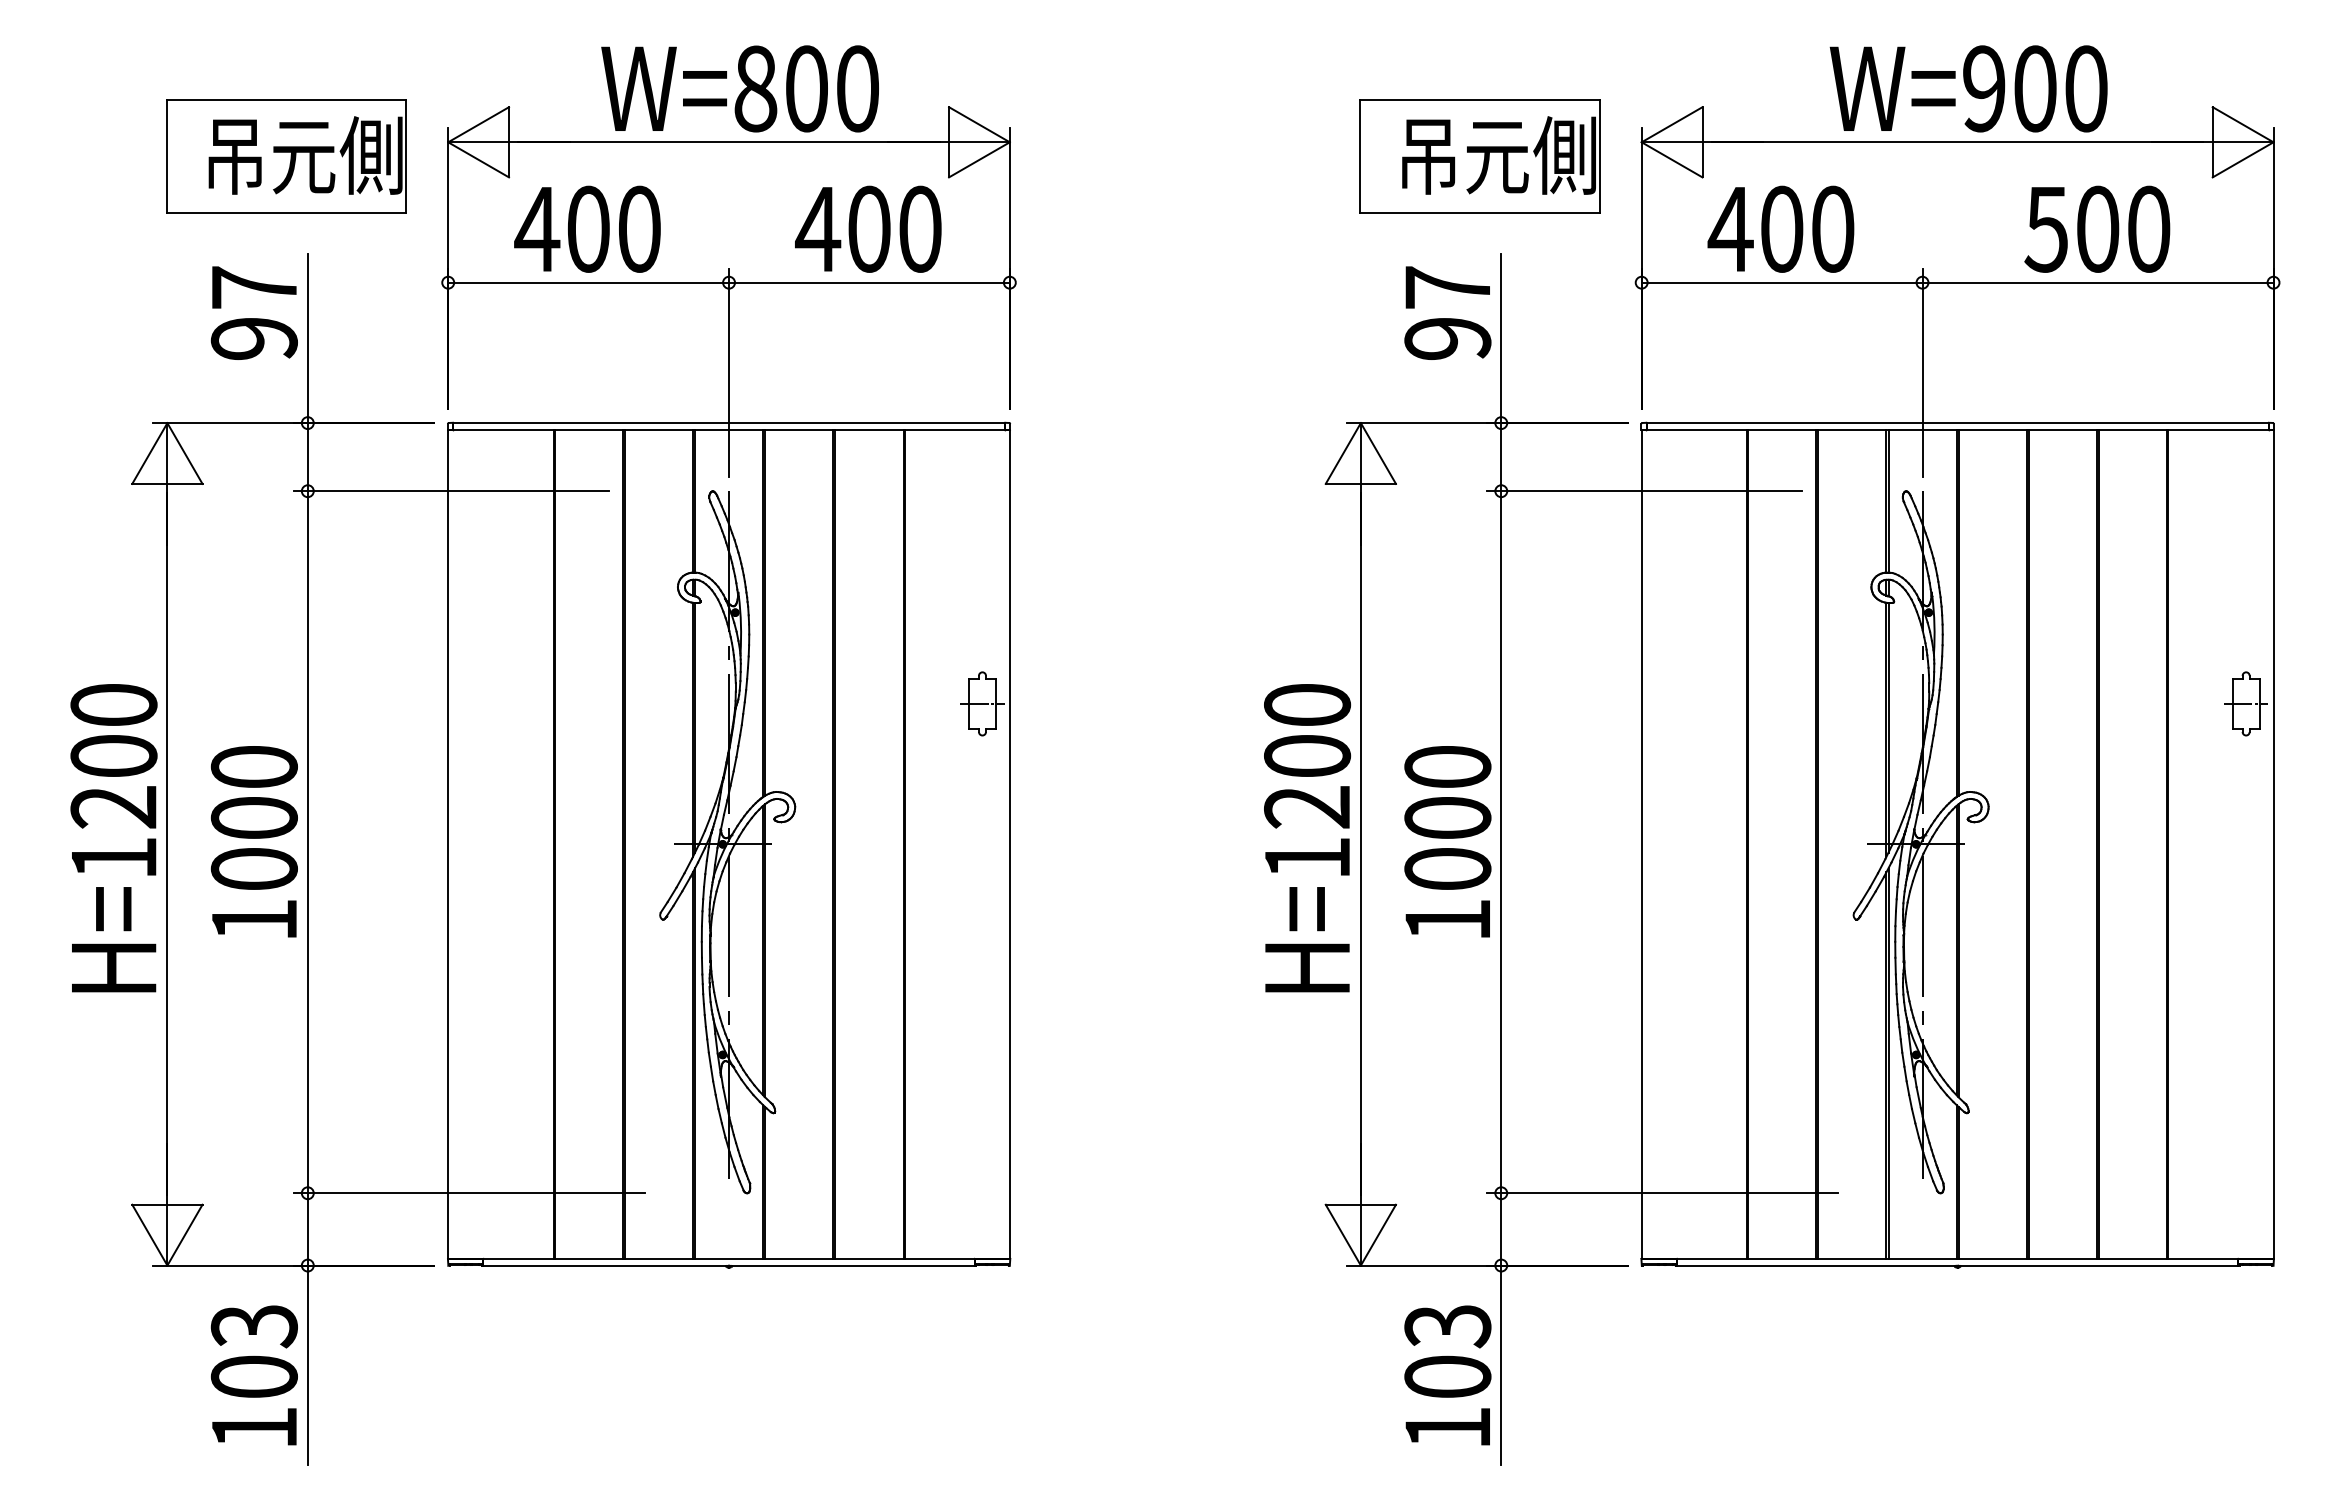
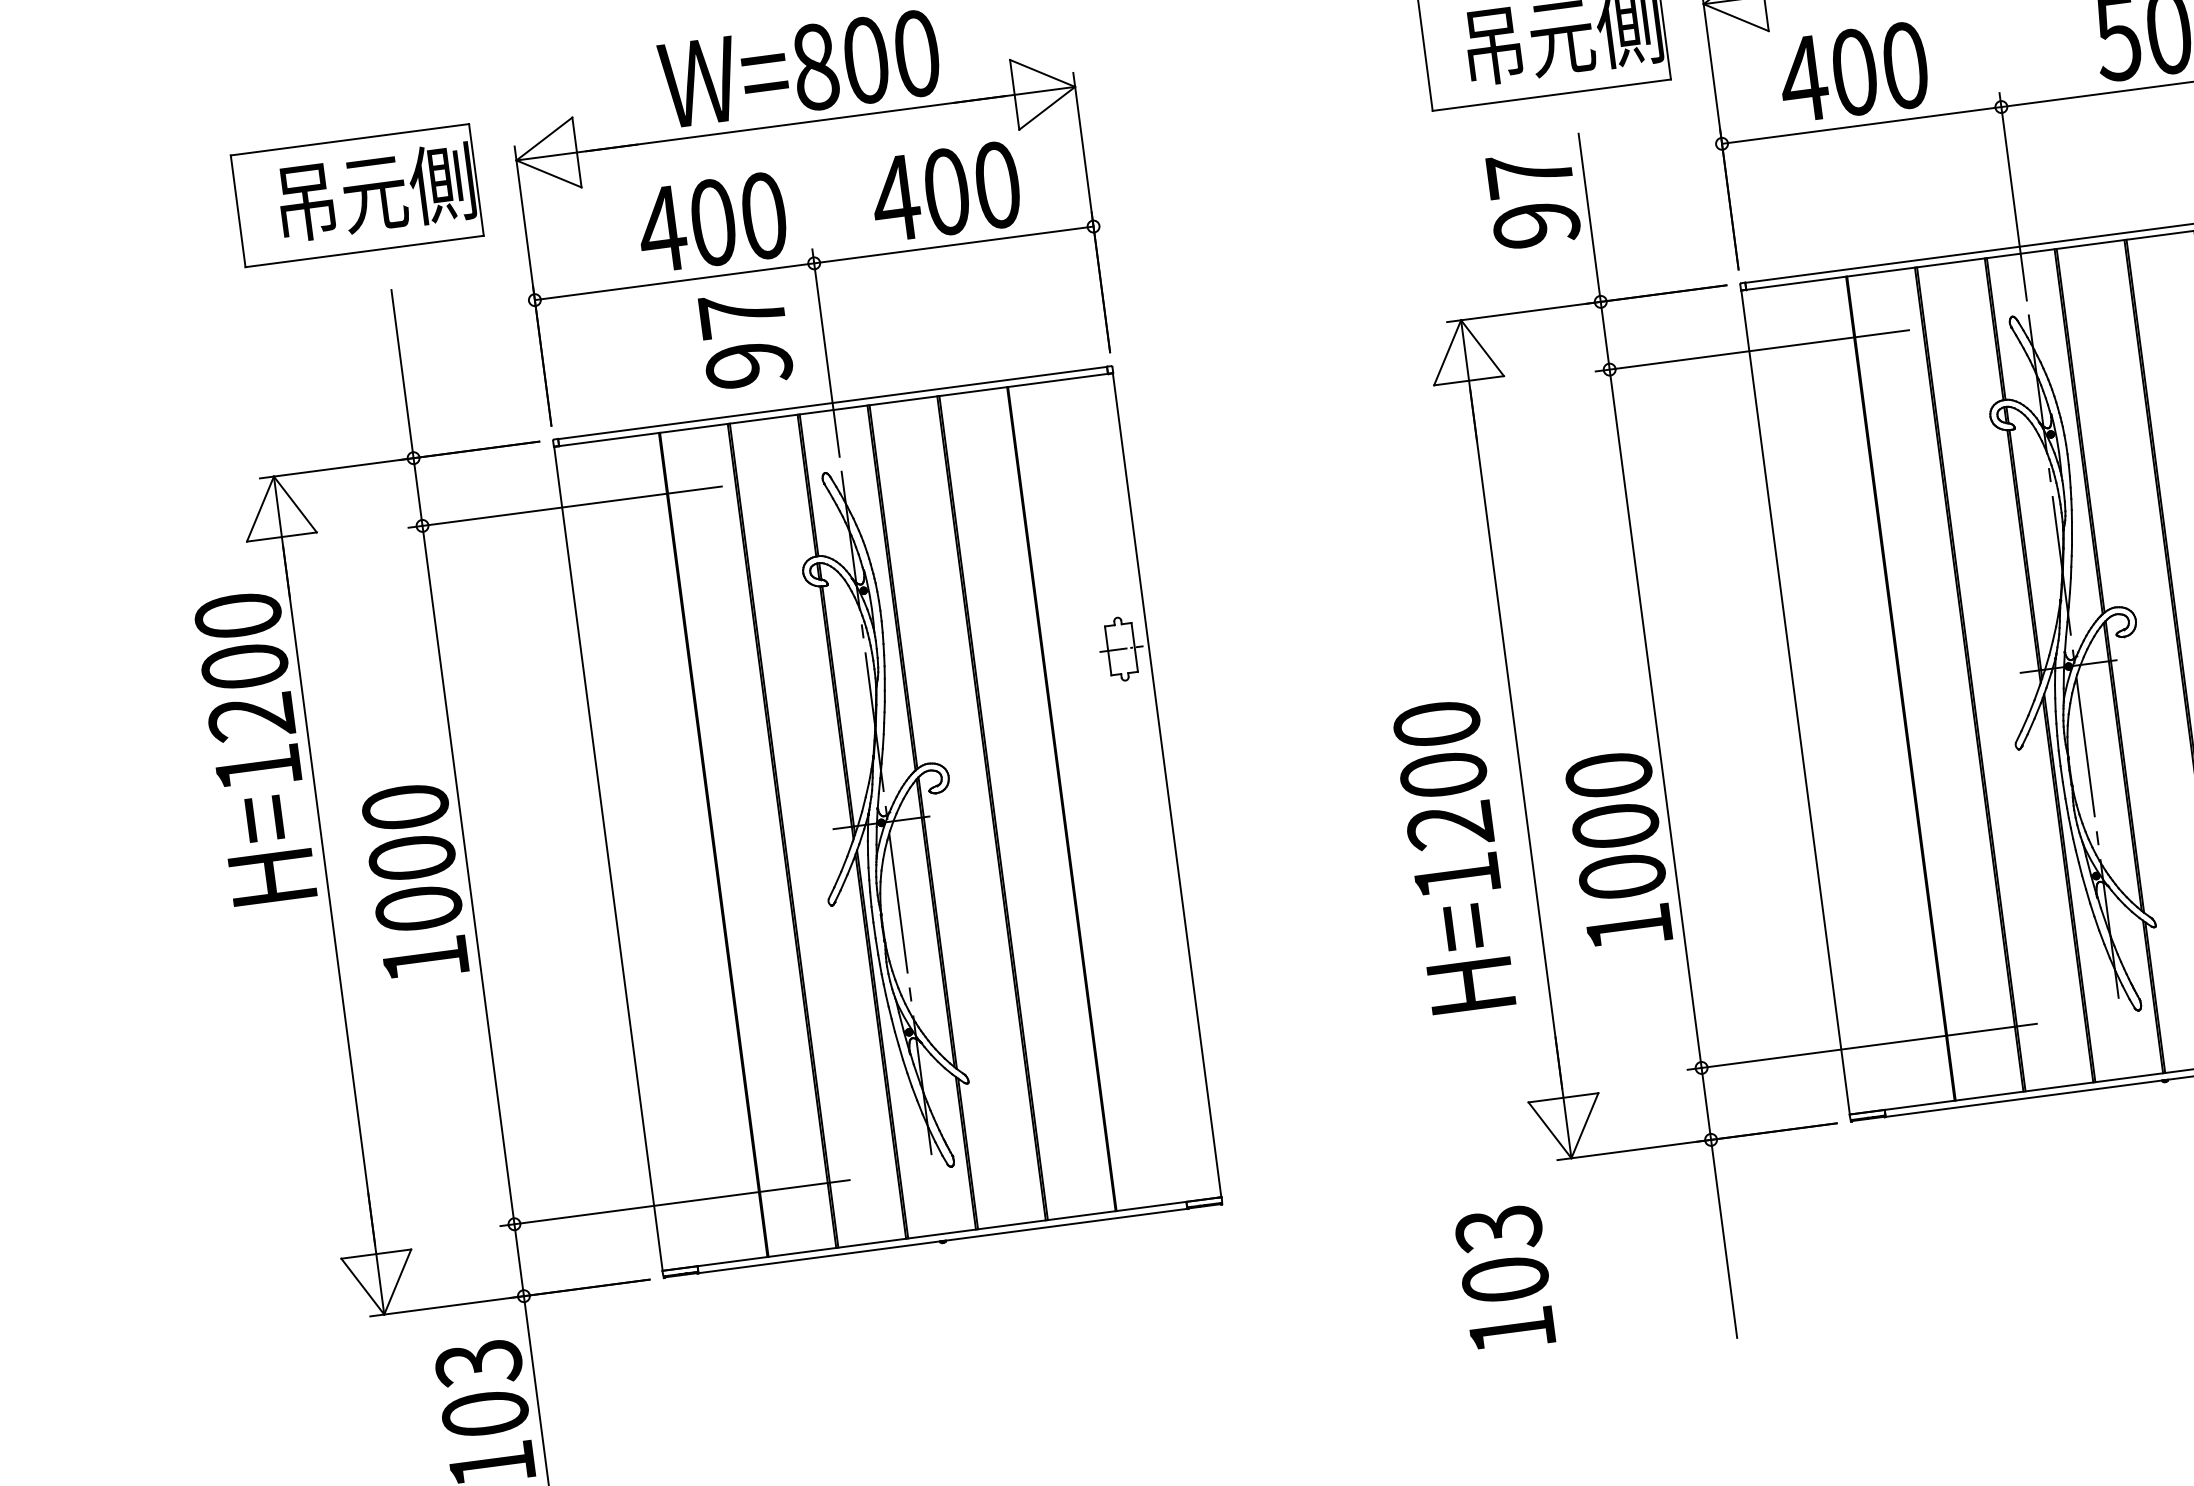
text: (587, 228) -> (712, 221), moved
text: (253, 312) -> (744, 339), moved
text: (113, 838) -> (255, 748), moved
text: (1307, 838) -> (1454, 856), moved
text: (1447, 841) -> (1618, 849), moved
text: (1447, 1375) -> (1504, 1278), moved

